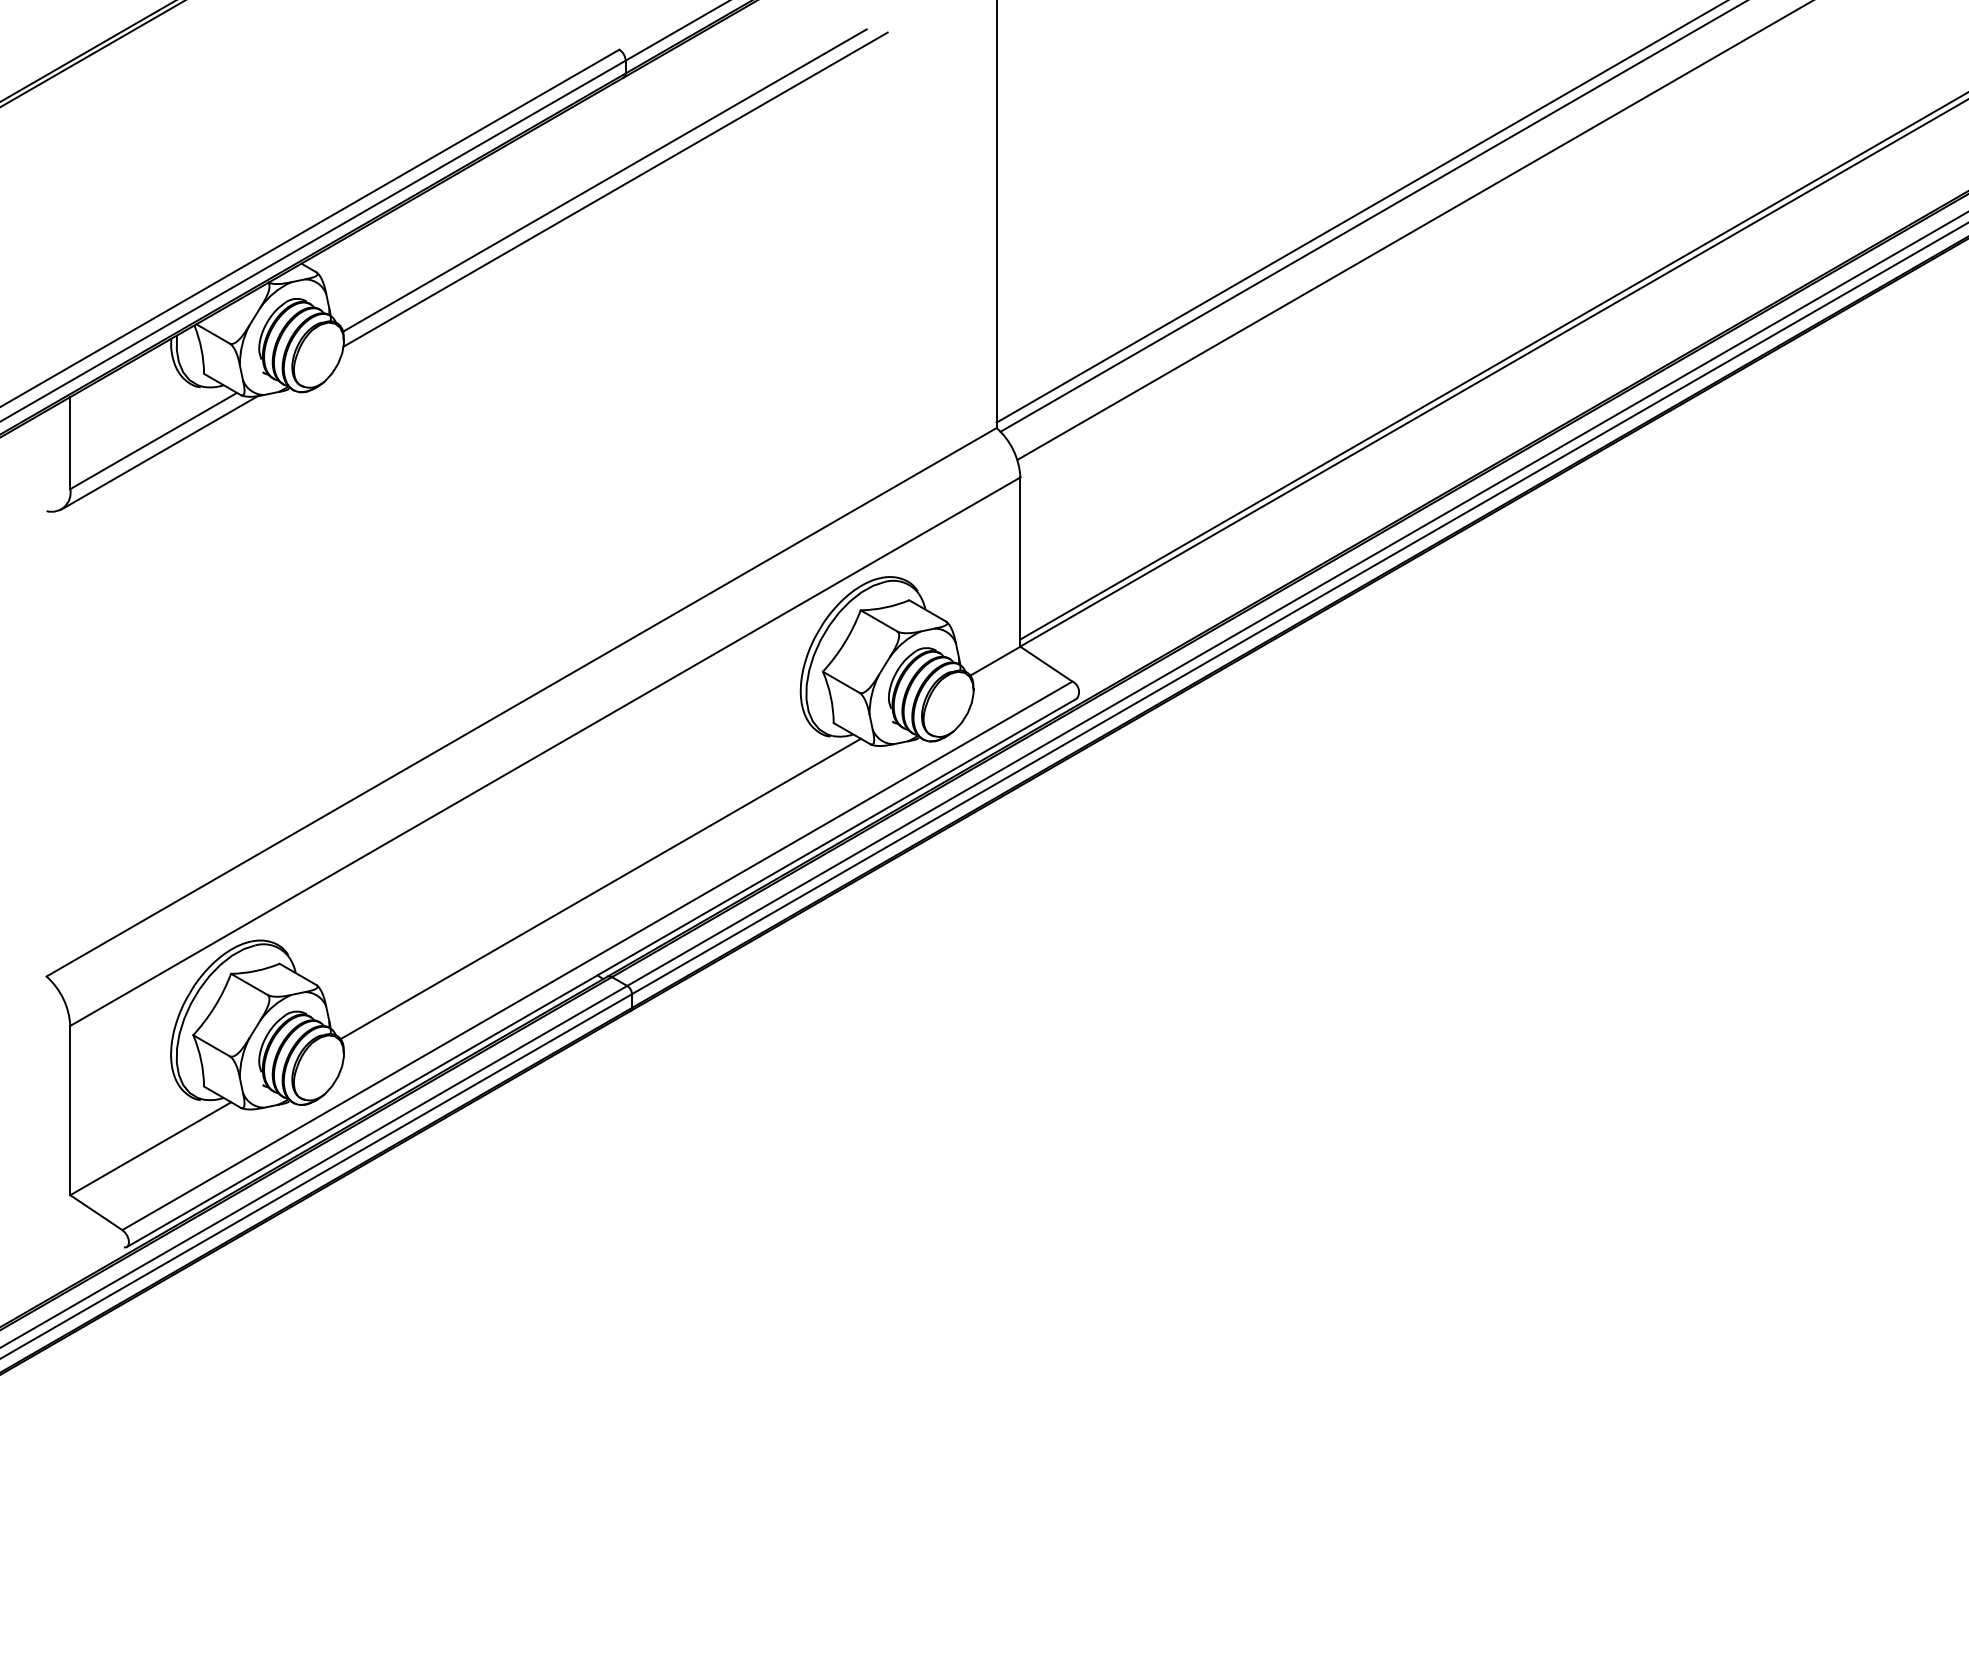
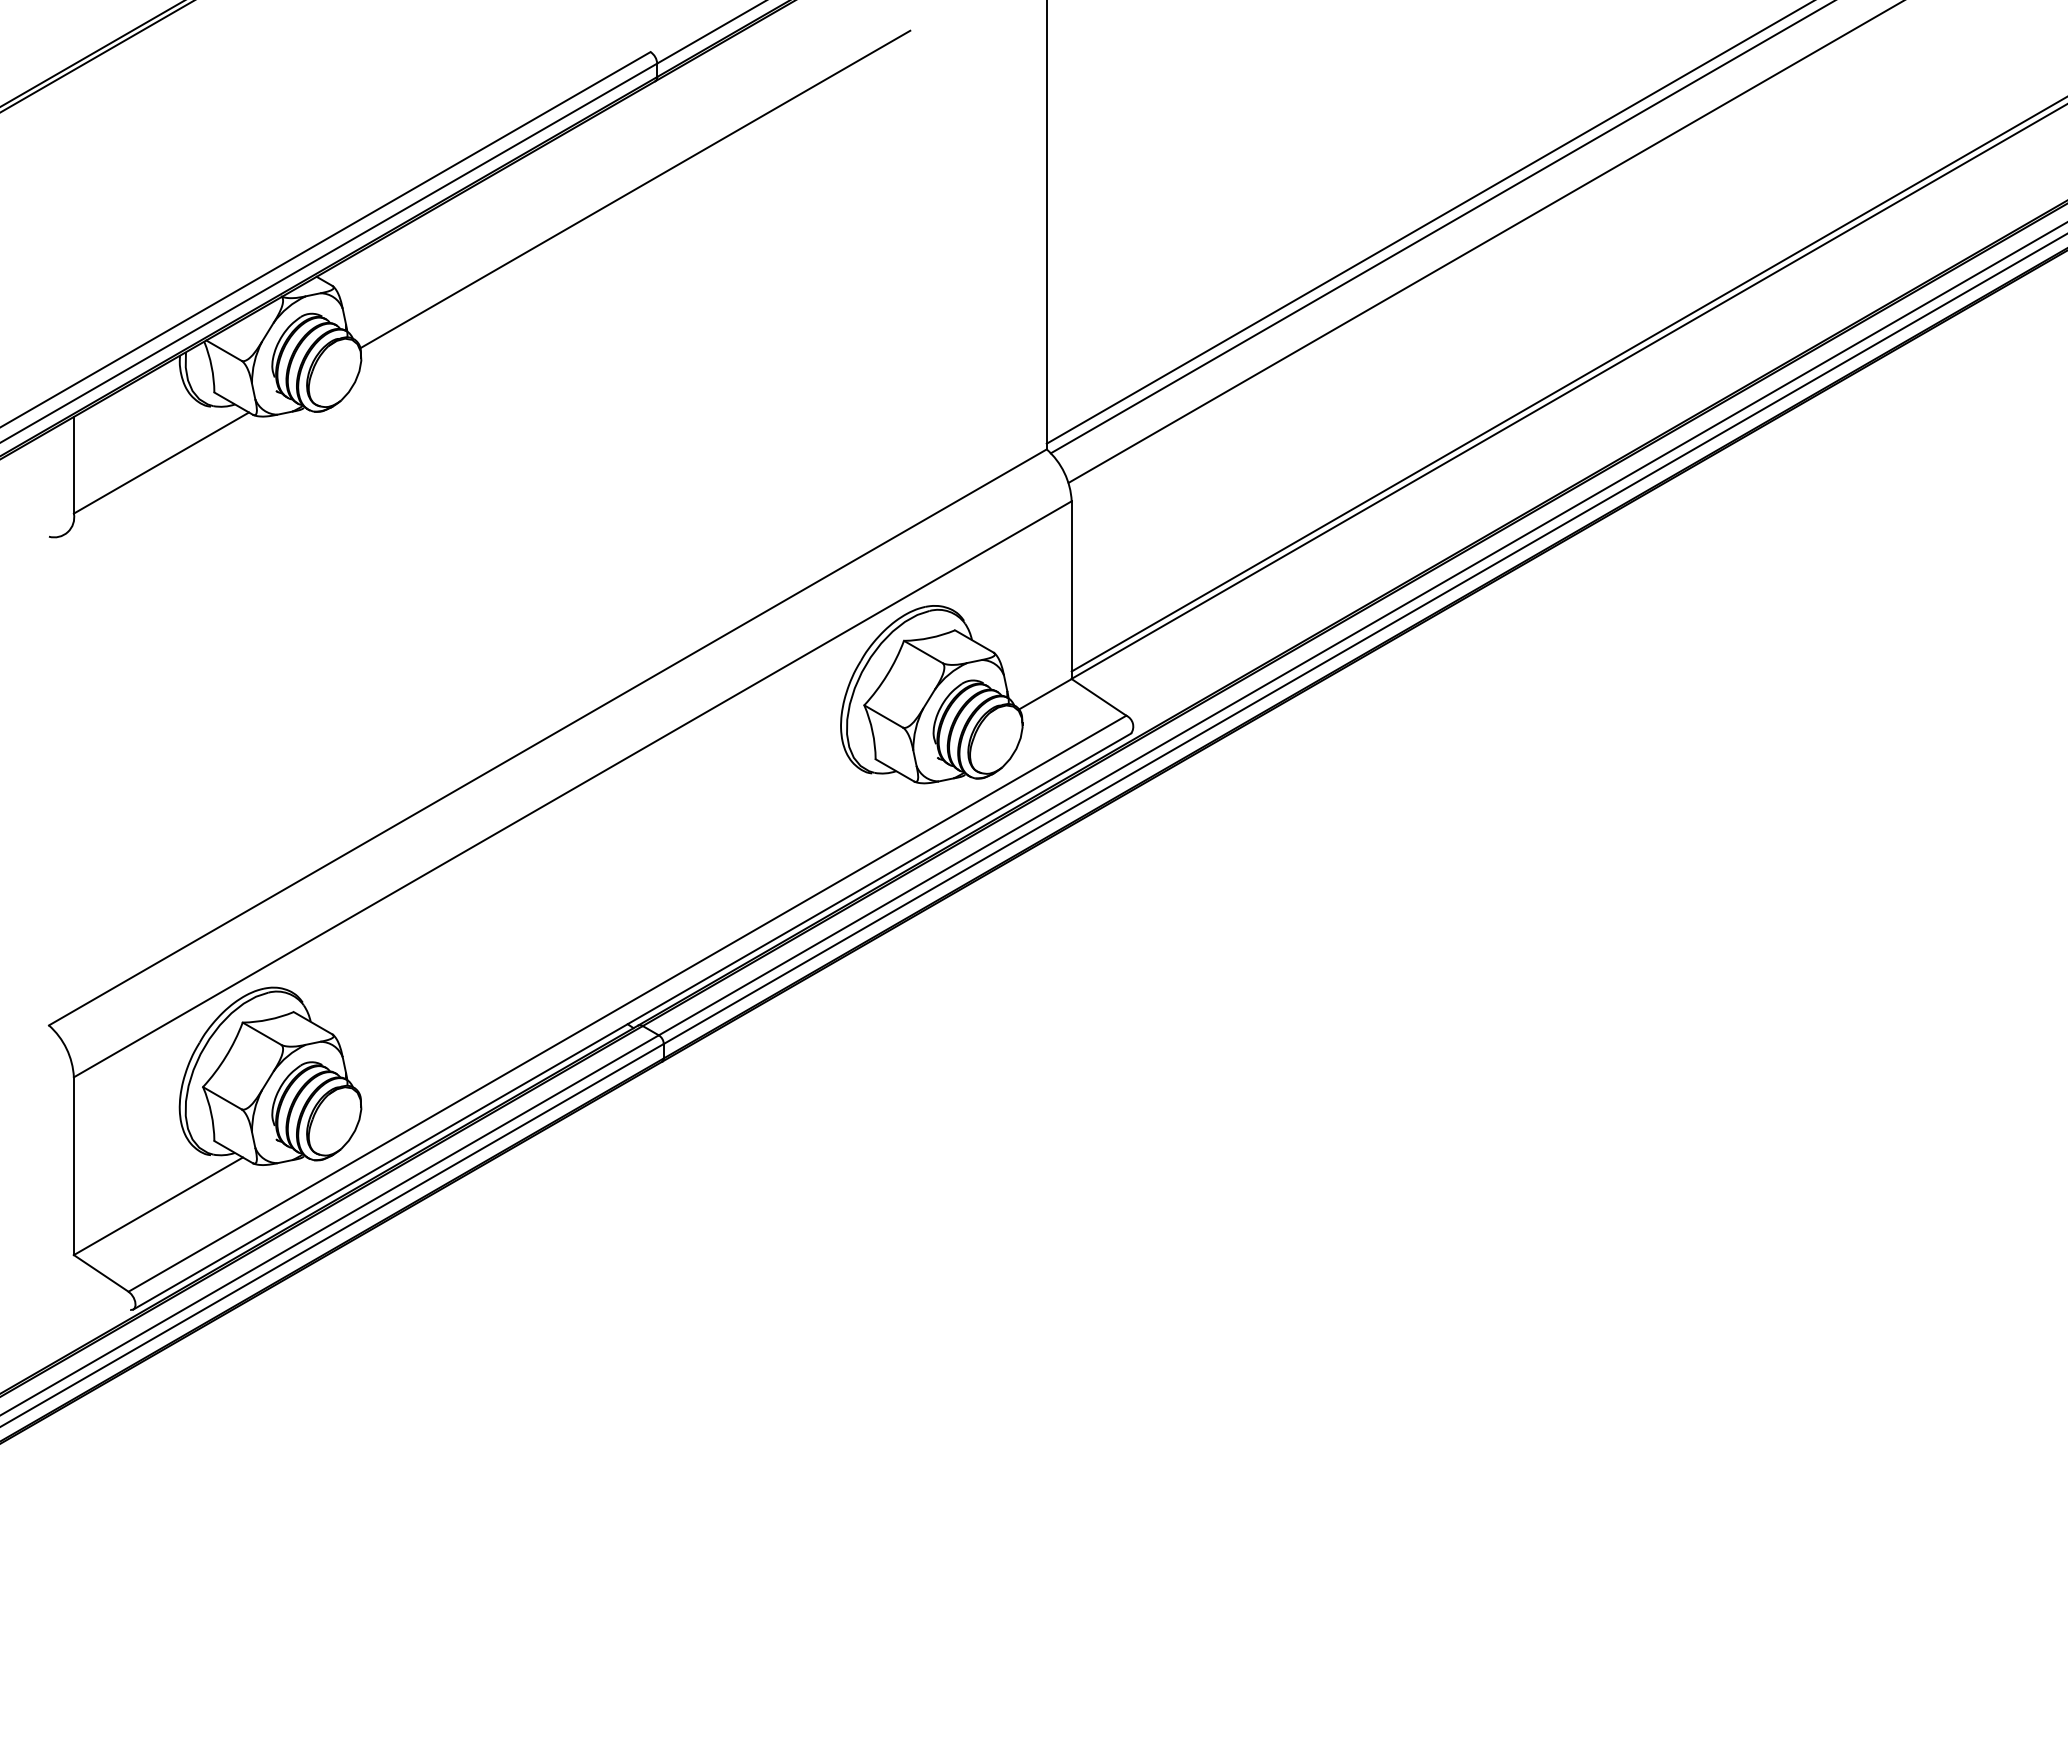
line: (615, 189) -> (646, 198), removed
line: (159, 452) -> (167, 475), removed
line: (600, 888) -> (630, 933), removed

